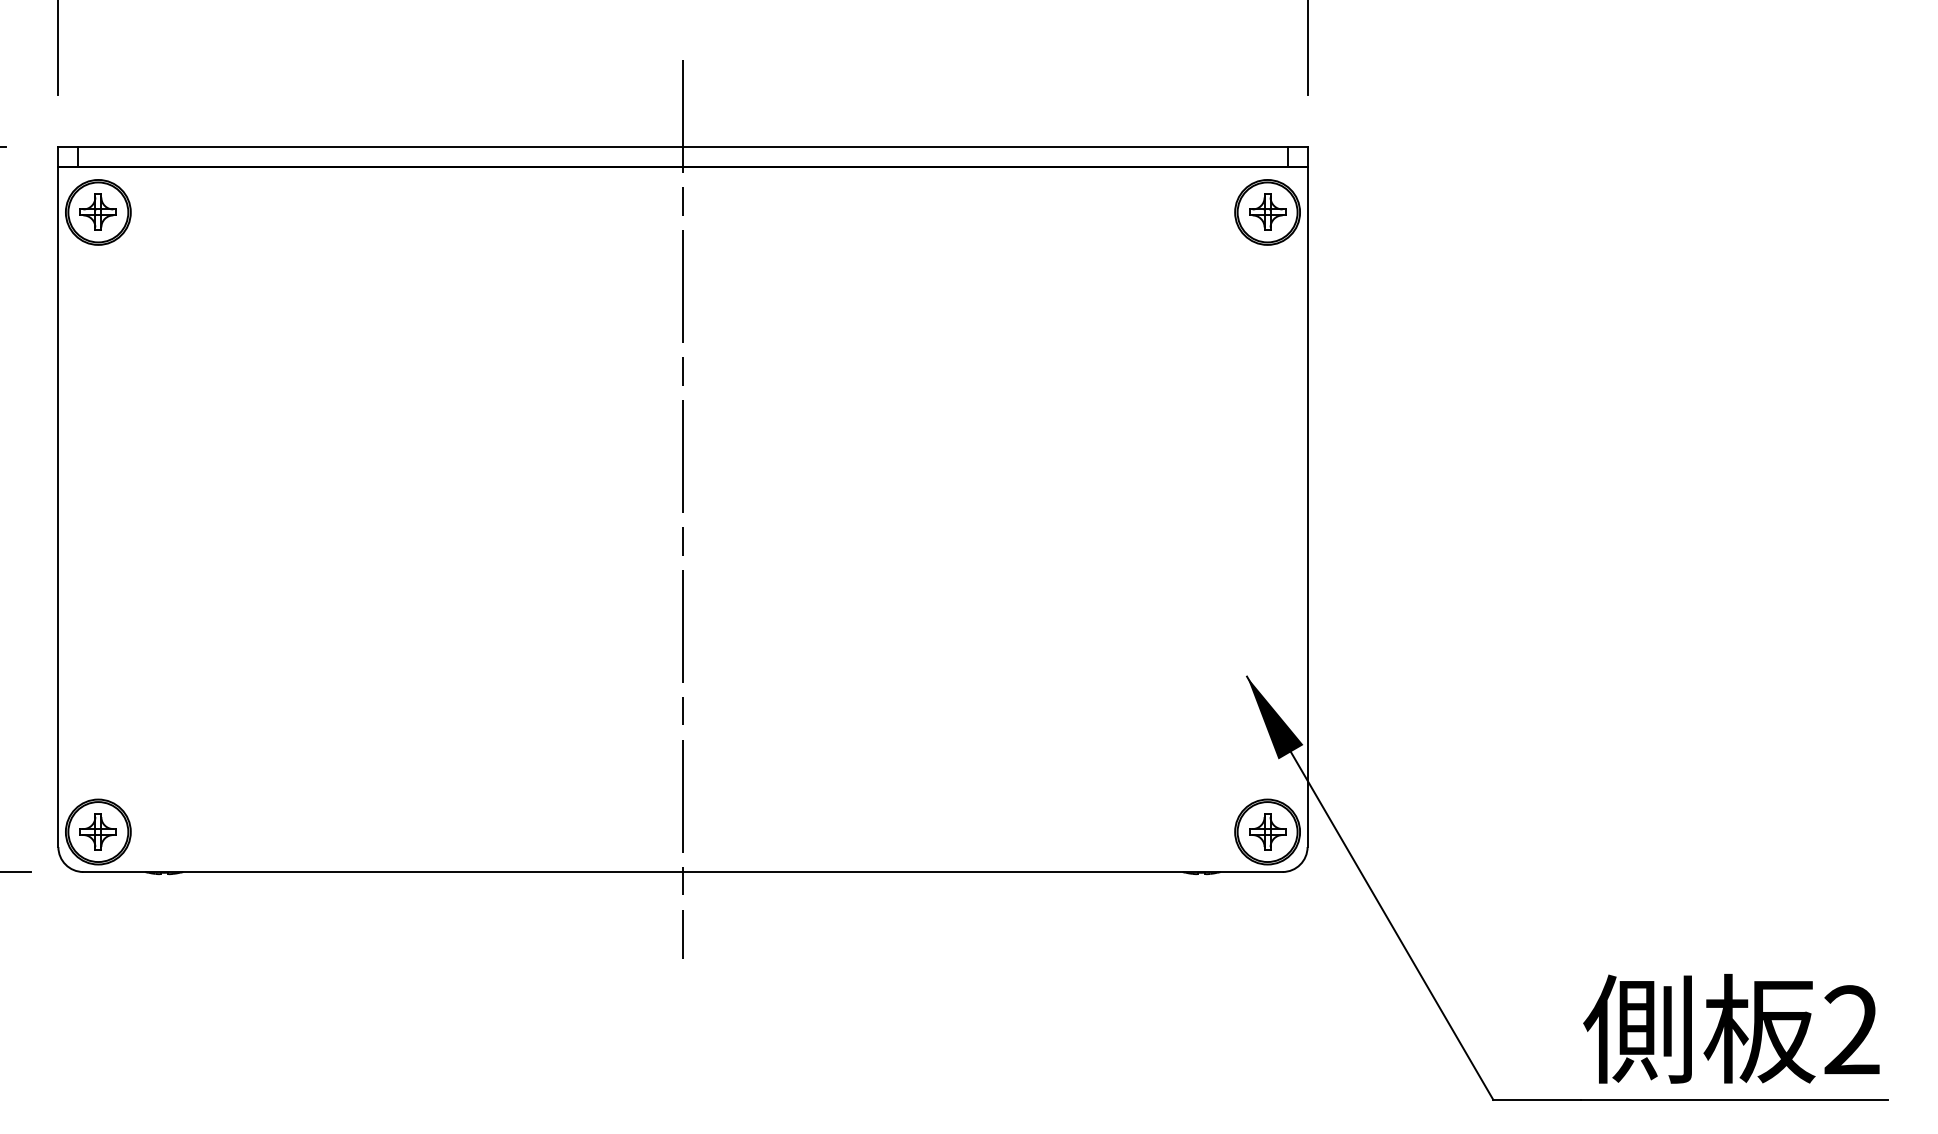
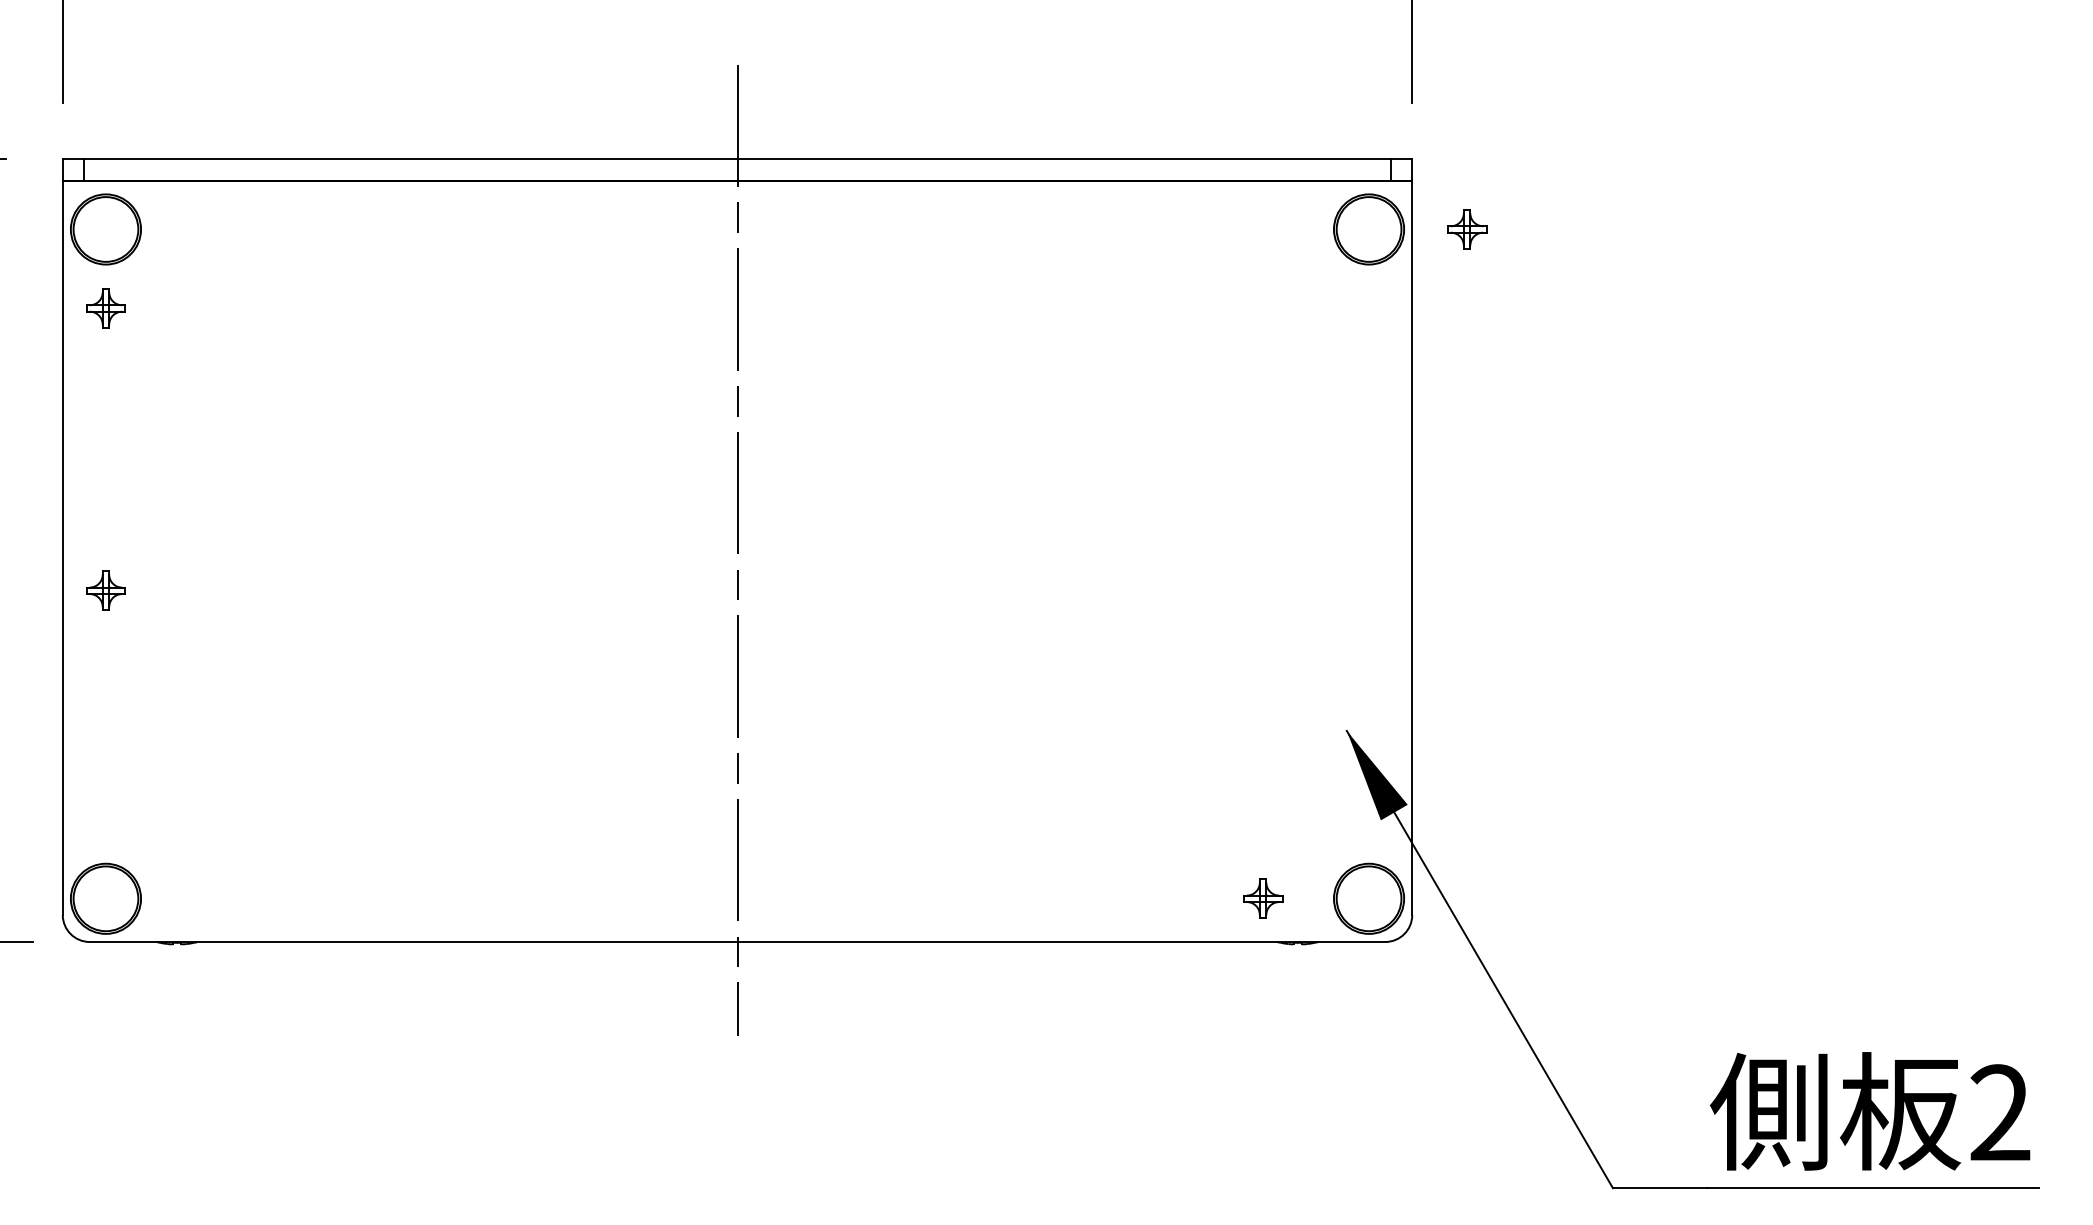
part: (97, 212) -> (105, 308), moved
part: (1268, 212) -> (1467, 229), moved
part: (97, 831) -> (105, 590), moved
part: (1268, 831) -> (1263, 898), moved

